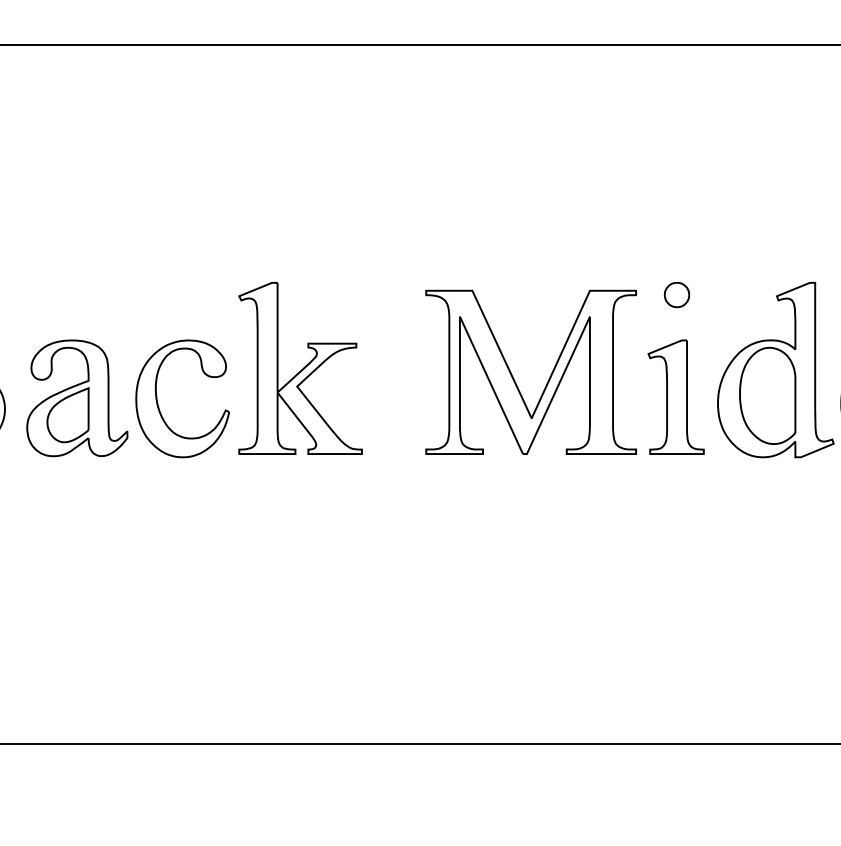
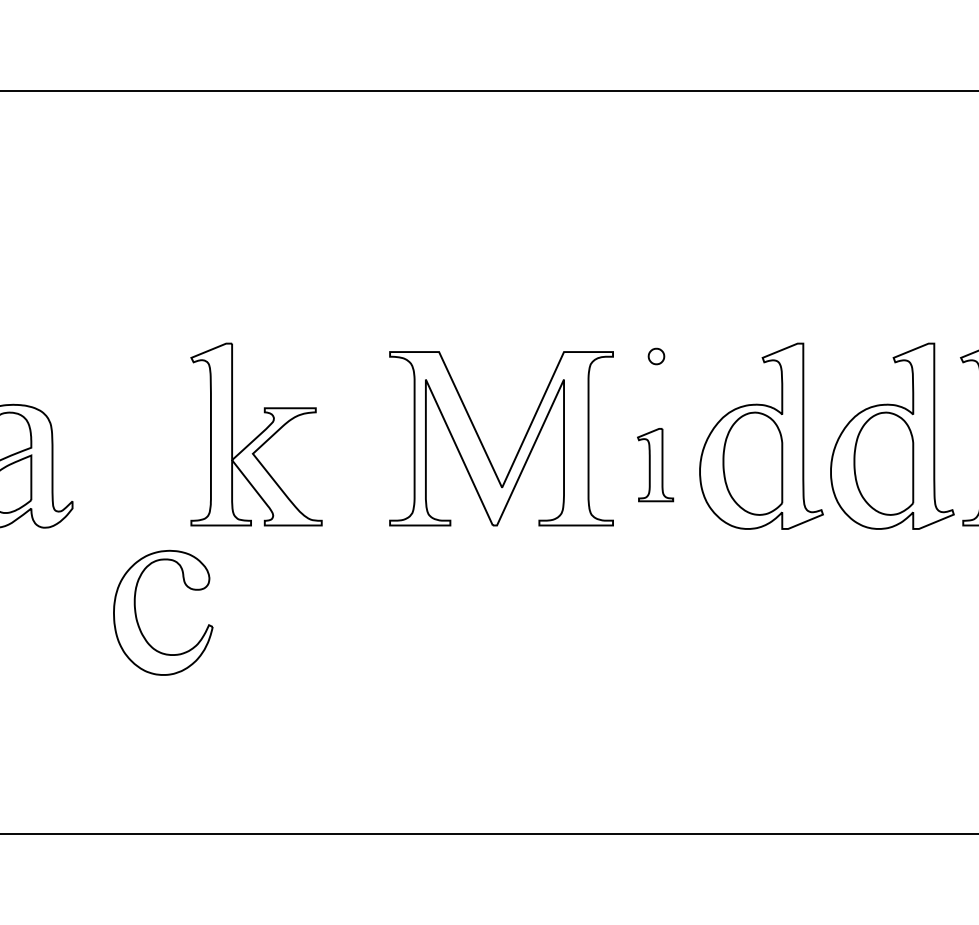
part: (677, 294) -> (656, 356), size x0.6
part: (676, 396) -> (655, 464), size x0.6
part: (158, 403) -> (137, 617), moved

